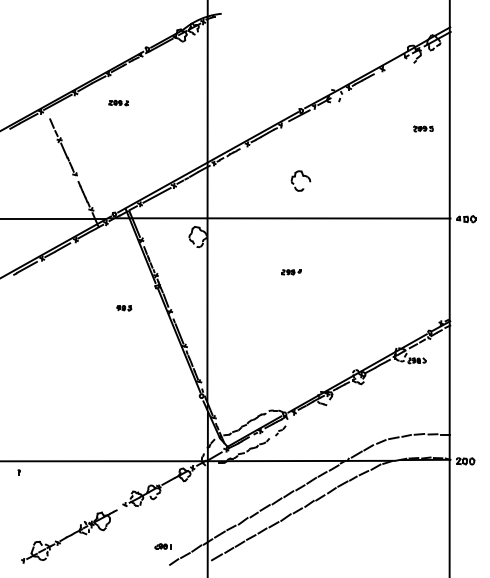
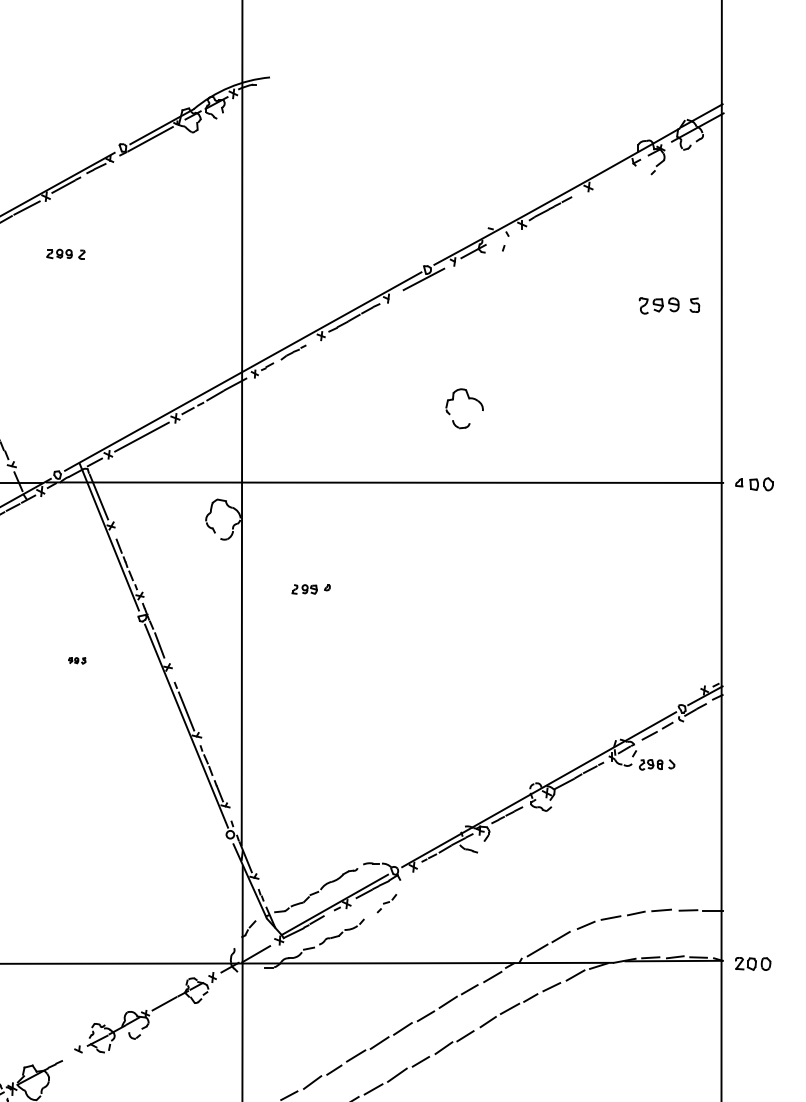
part: (423, 128) -> (669, 304), size x1.6
part: (300, 180) -> (463, 407), moved
part: (291, 272) -> (311, 589), moved
part: (124, 308) -> (77, 661), size x0.6

